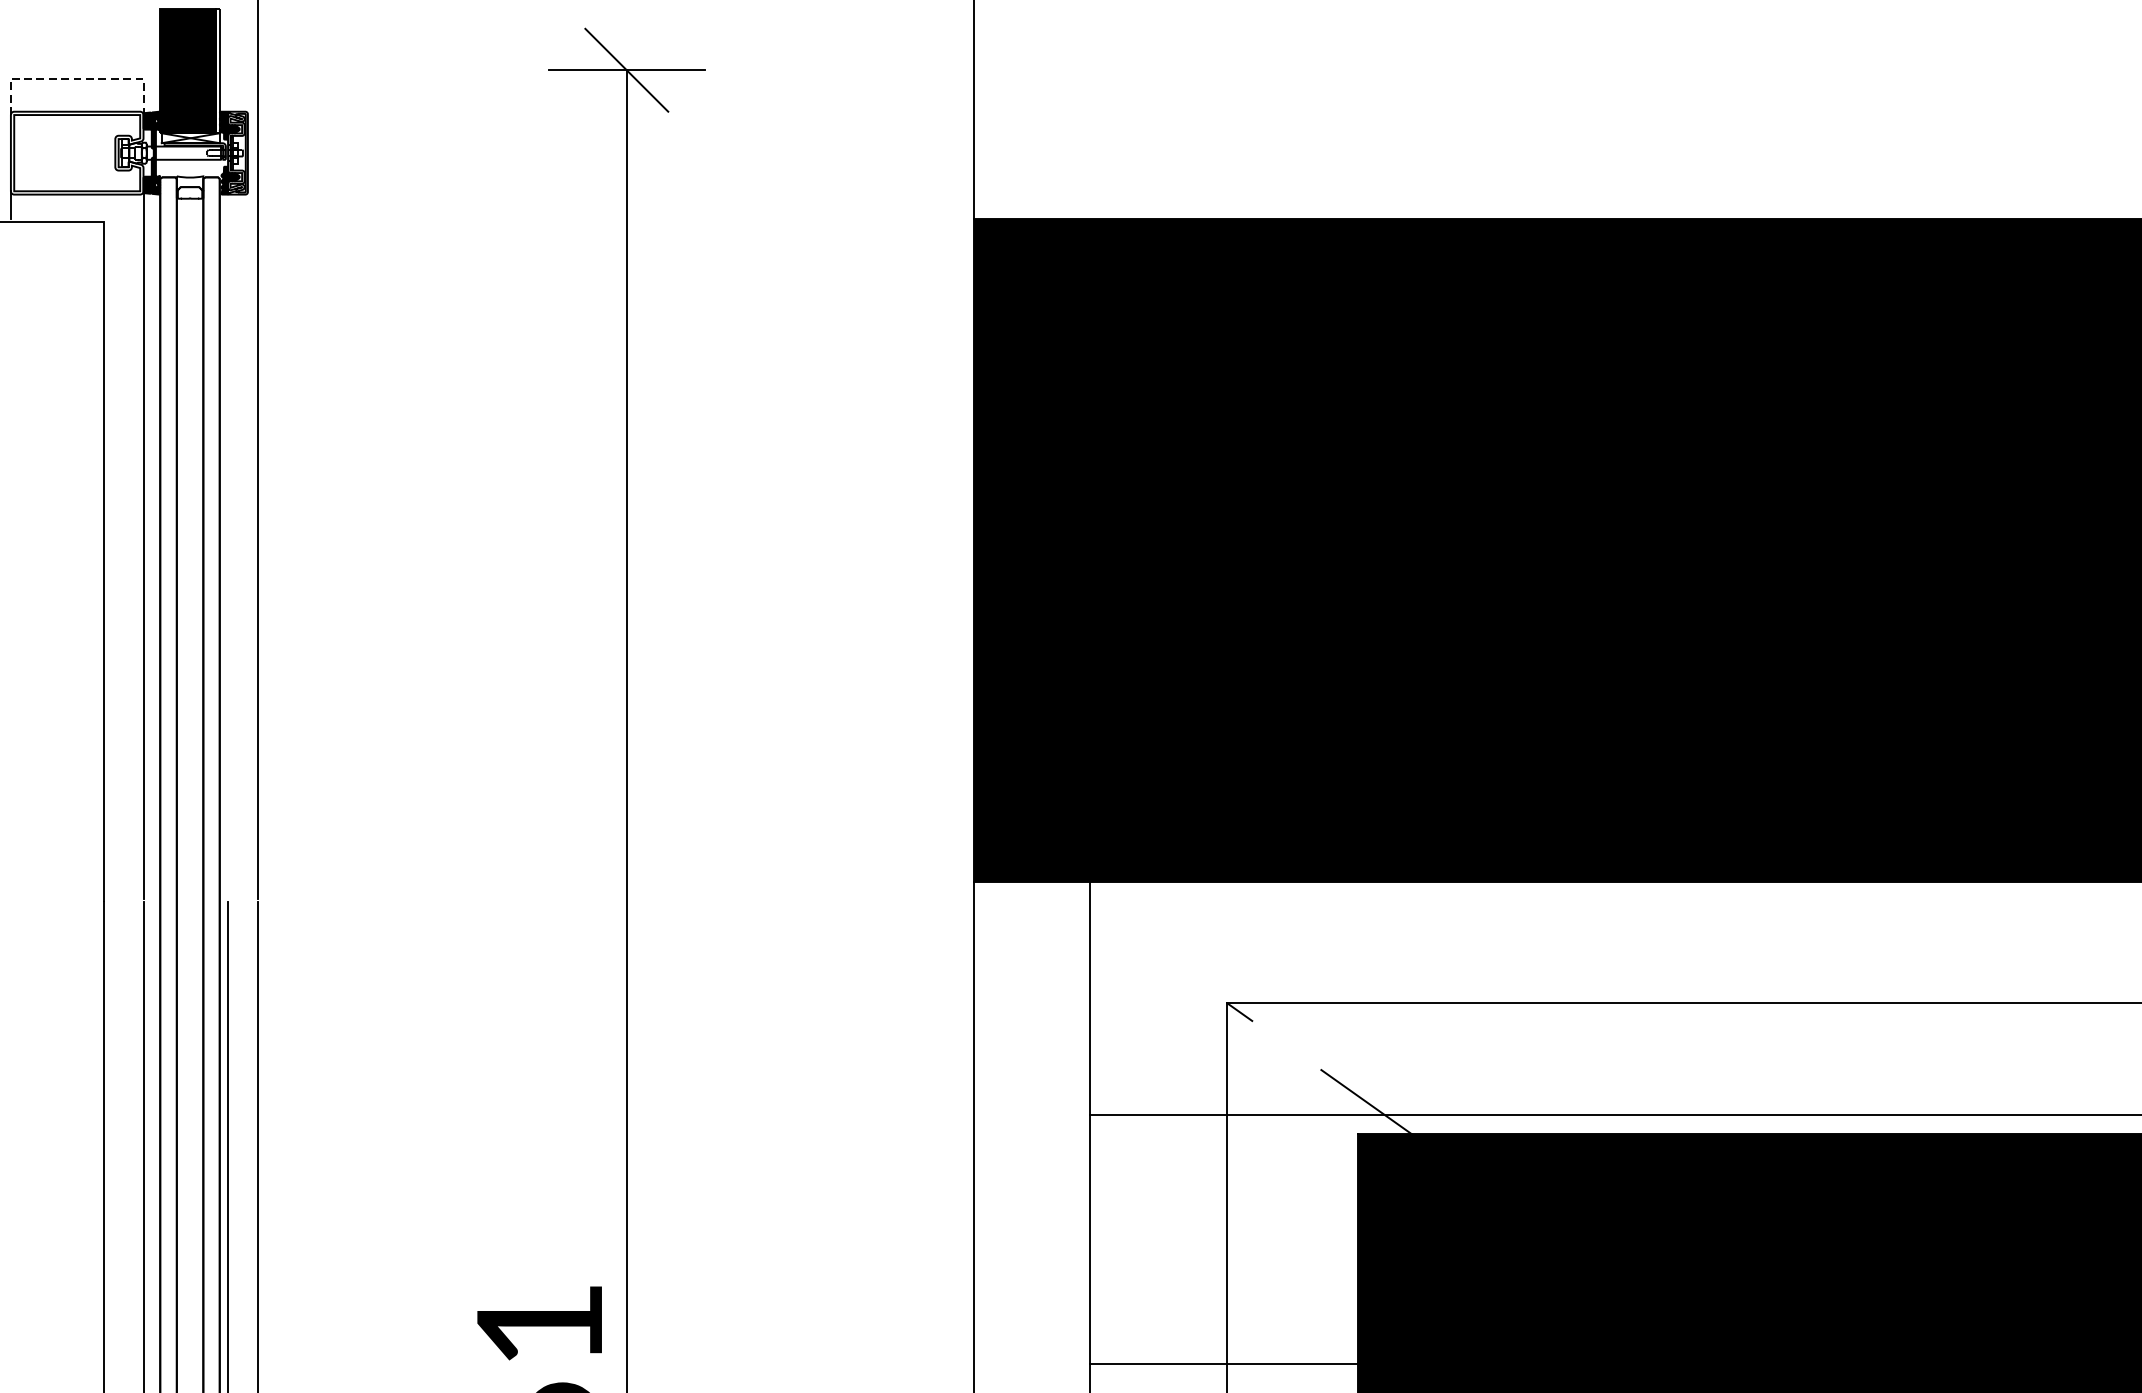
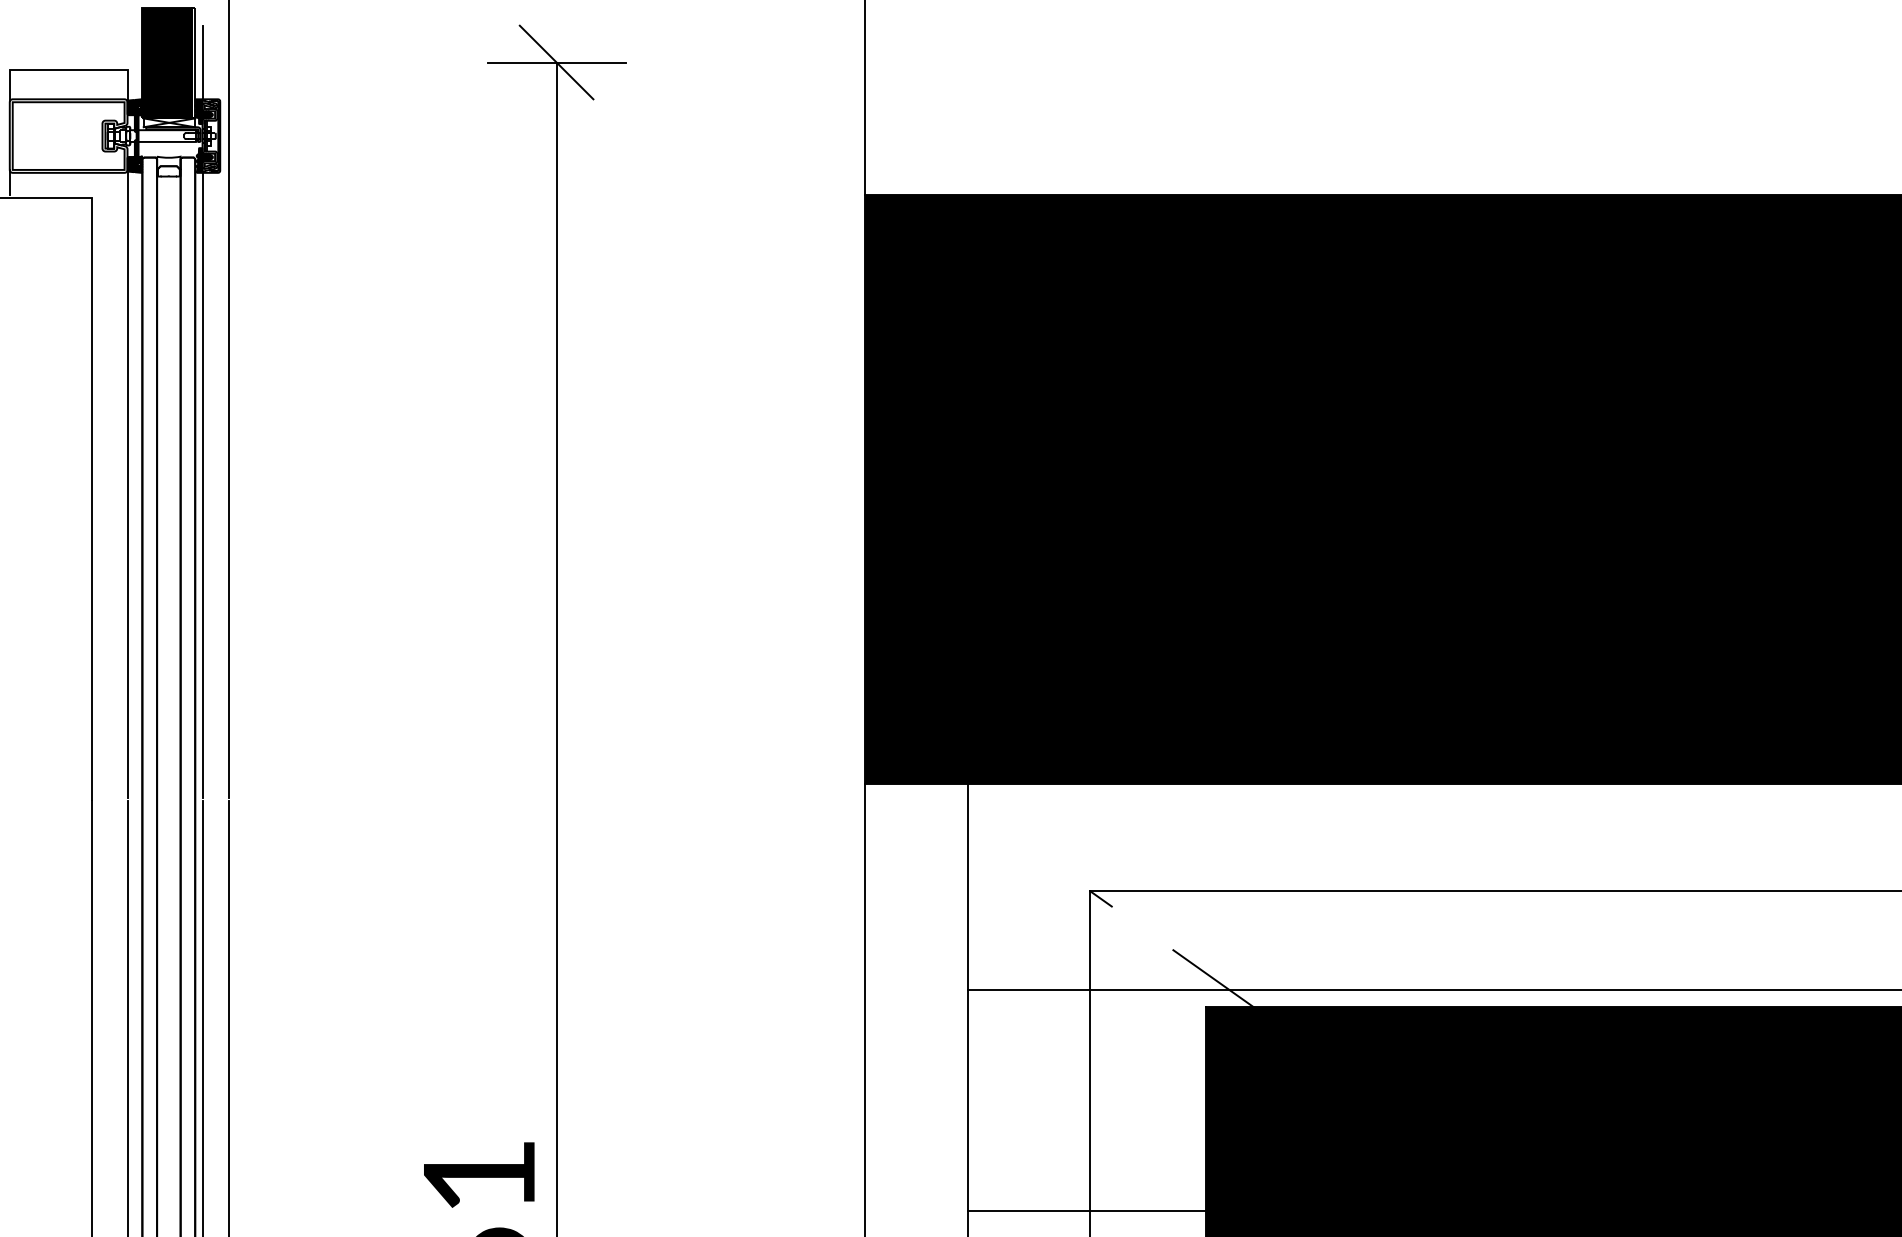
line: (227, 70) -> (202, 62), added
line: (77, 78) -> (68, 69), dashed -> solid
line: (227, 546) -> (202, 485), added

